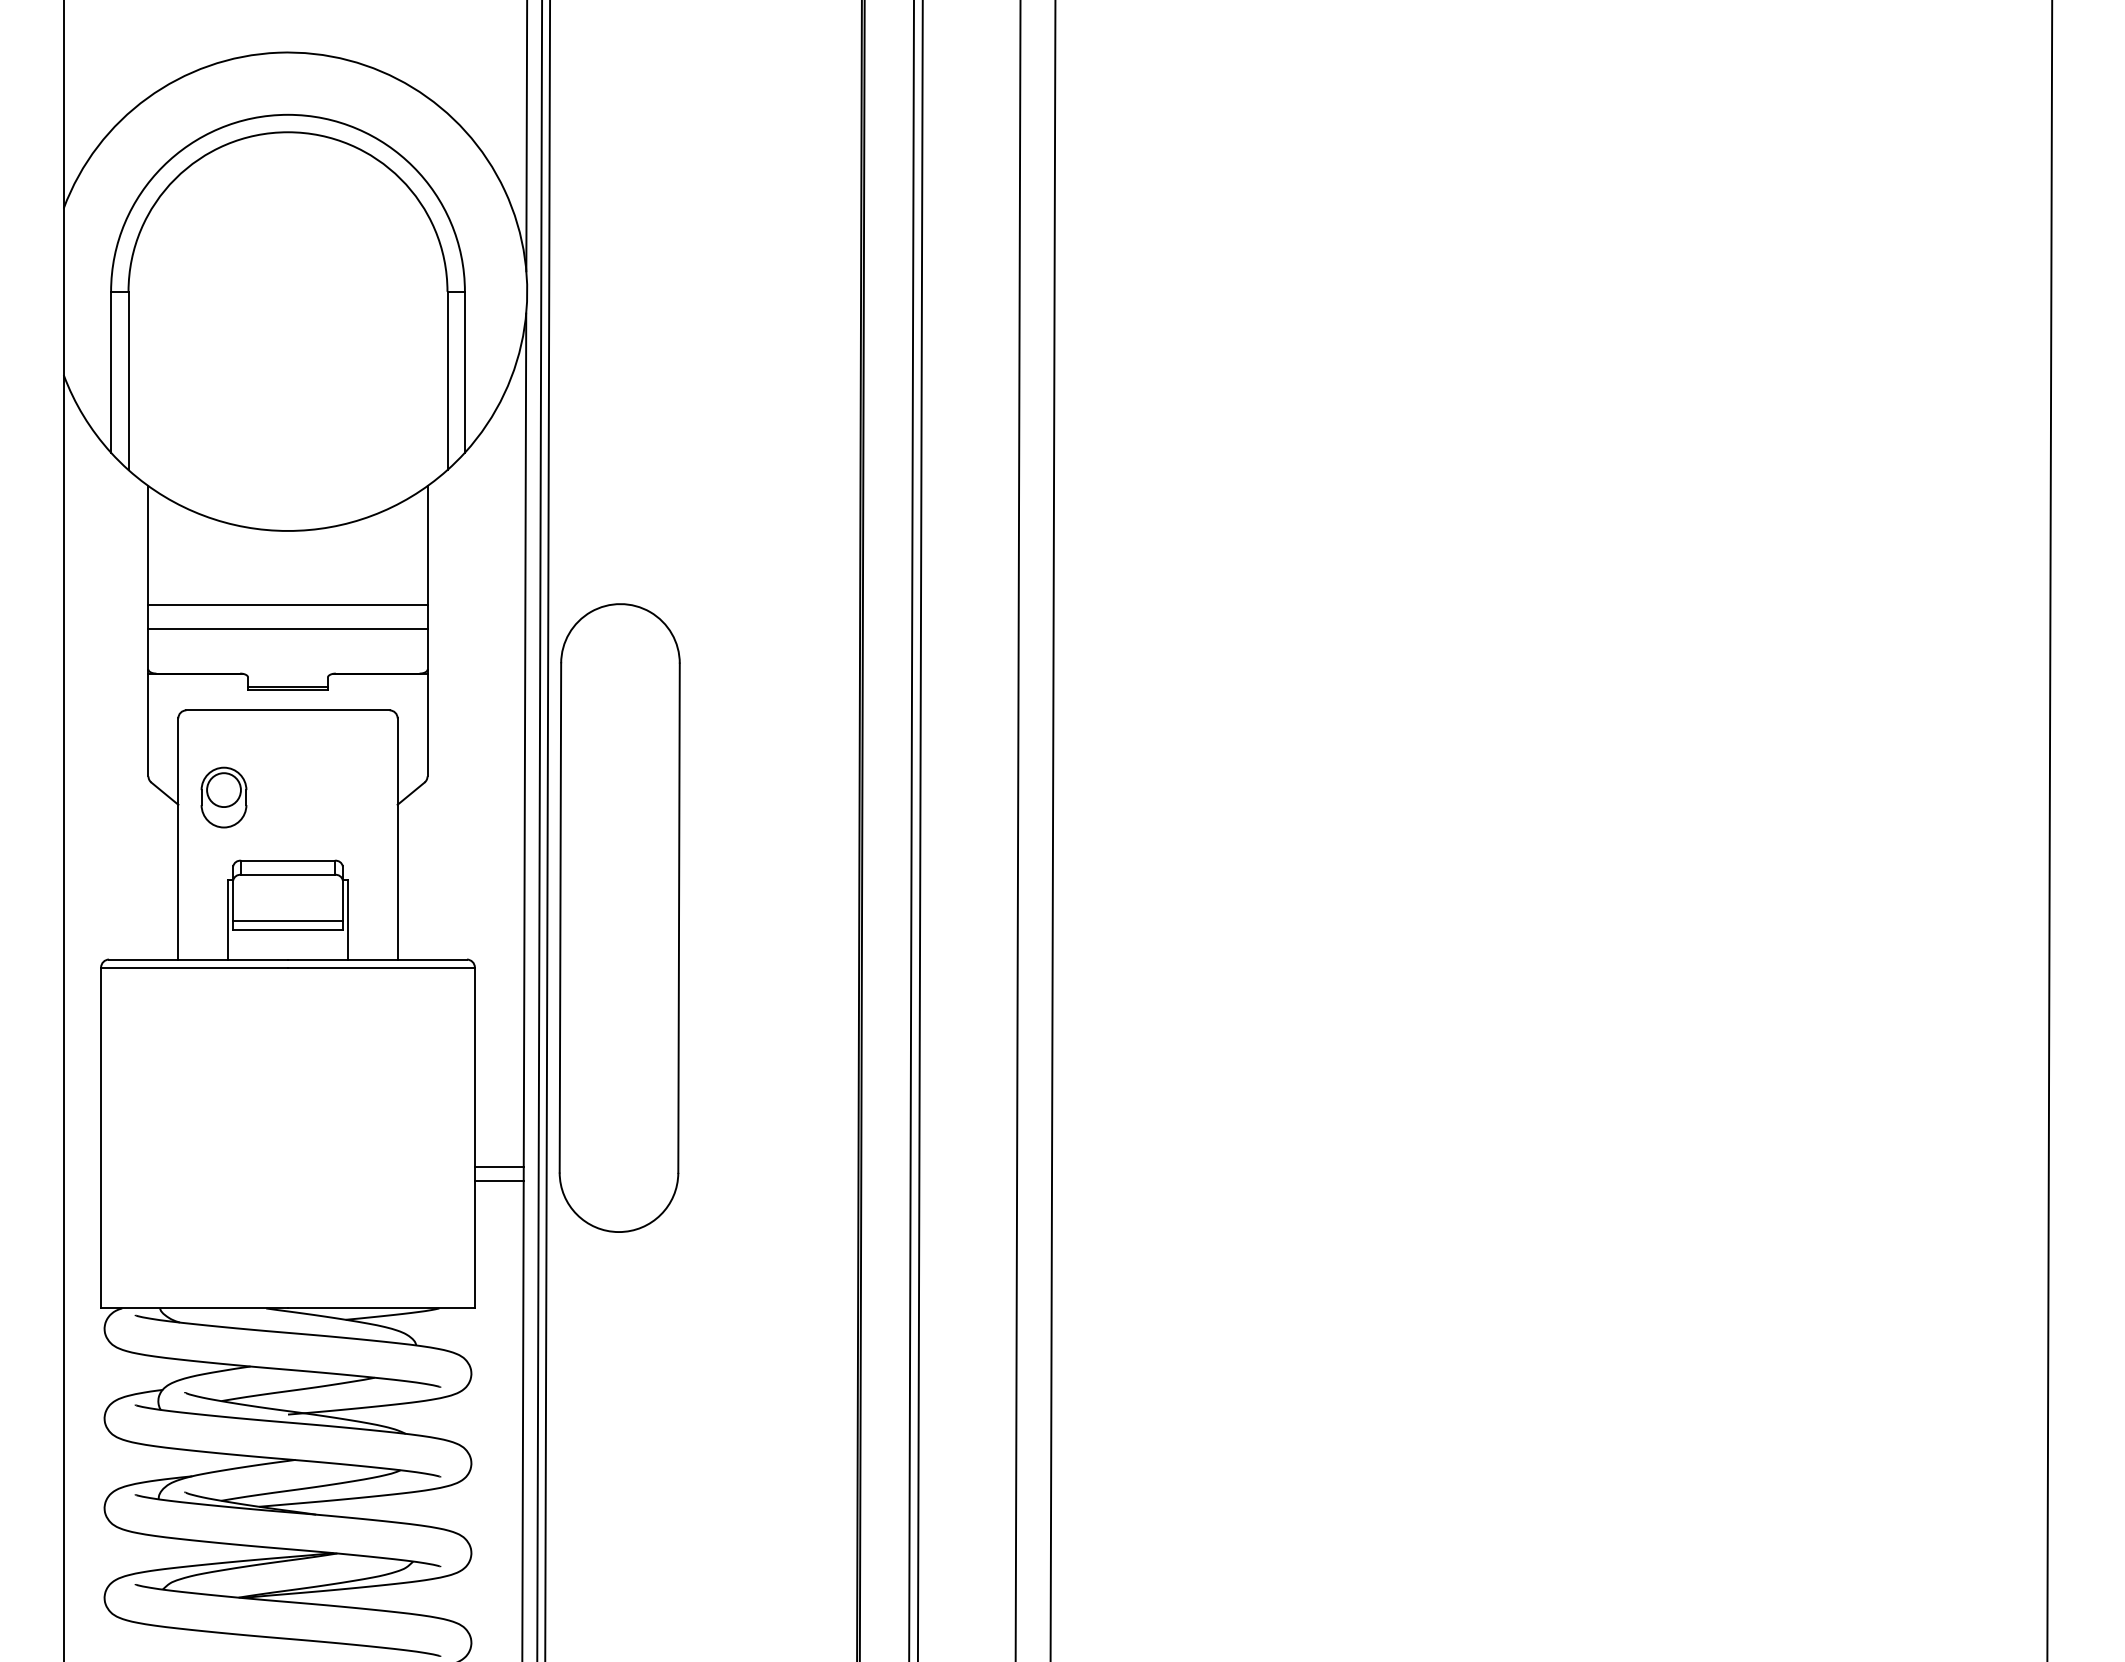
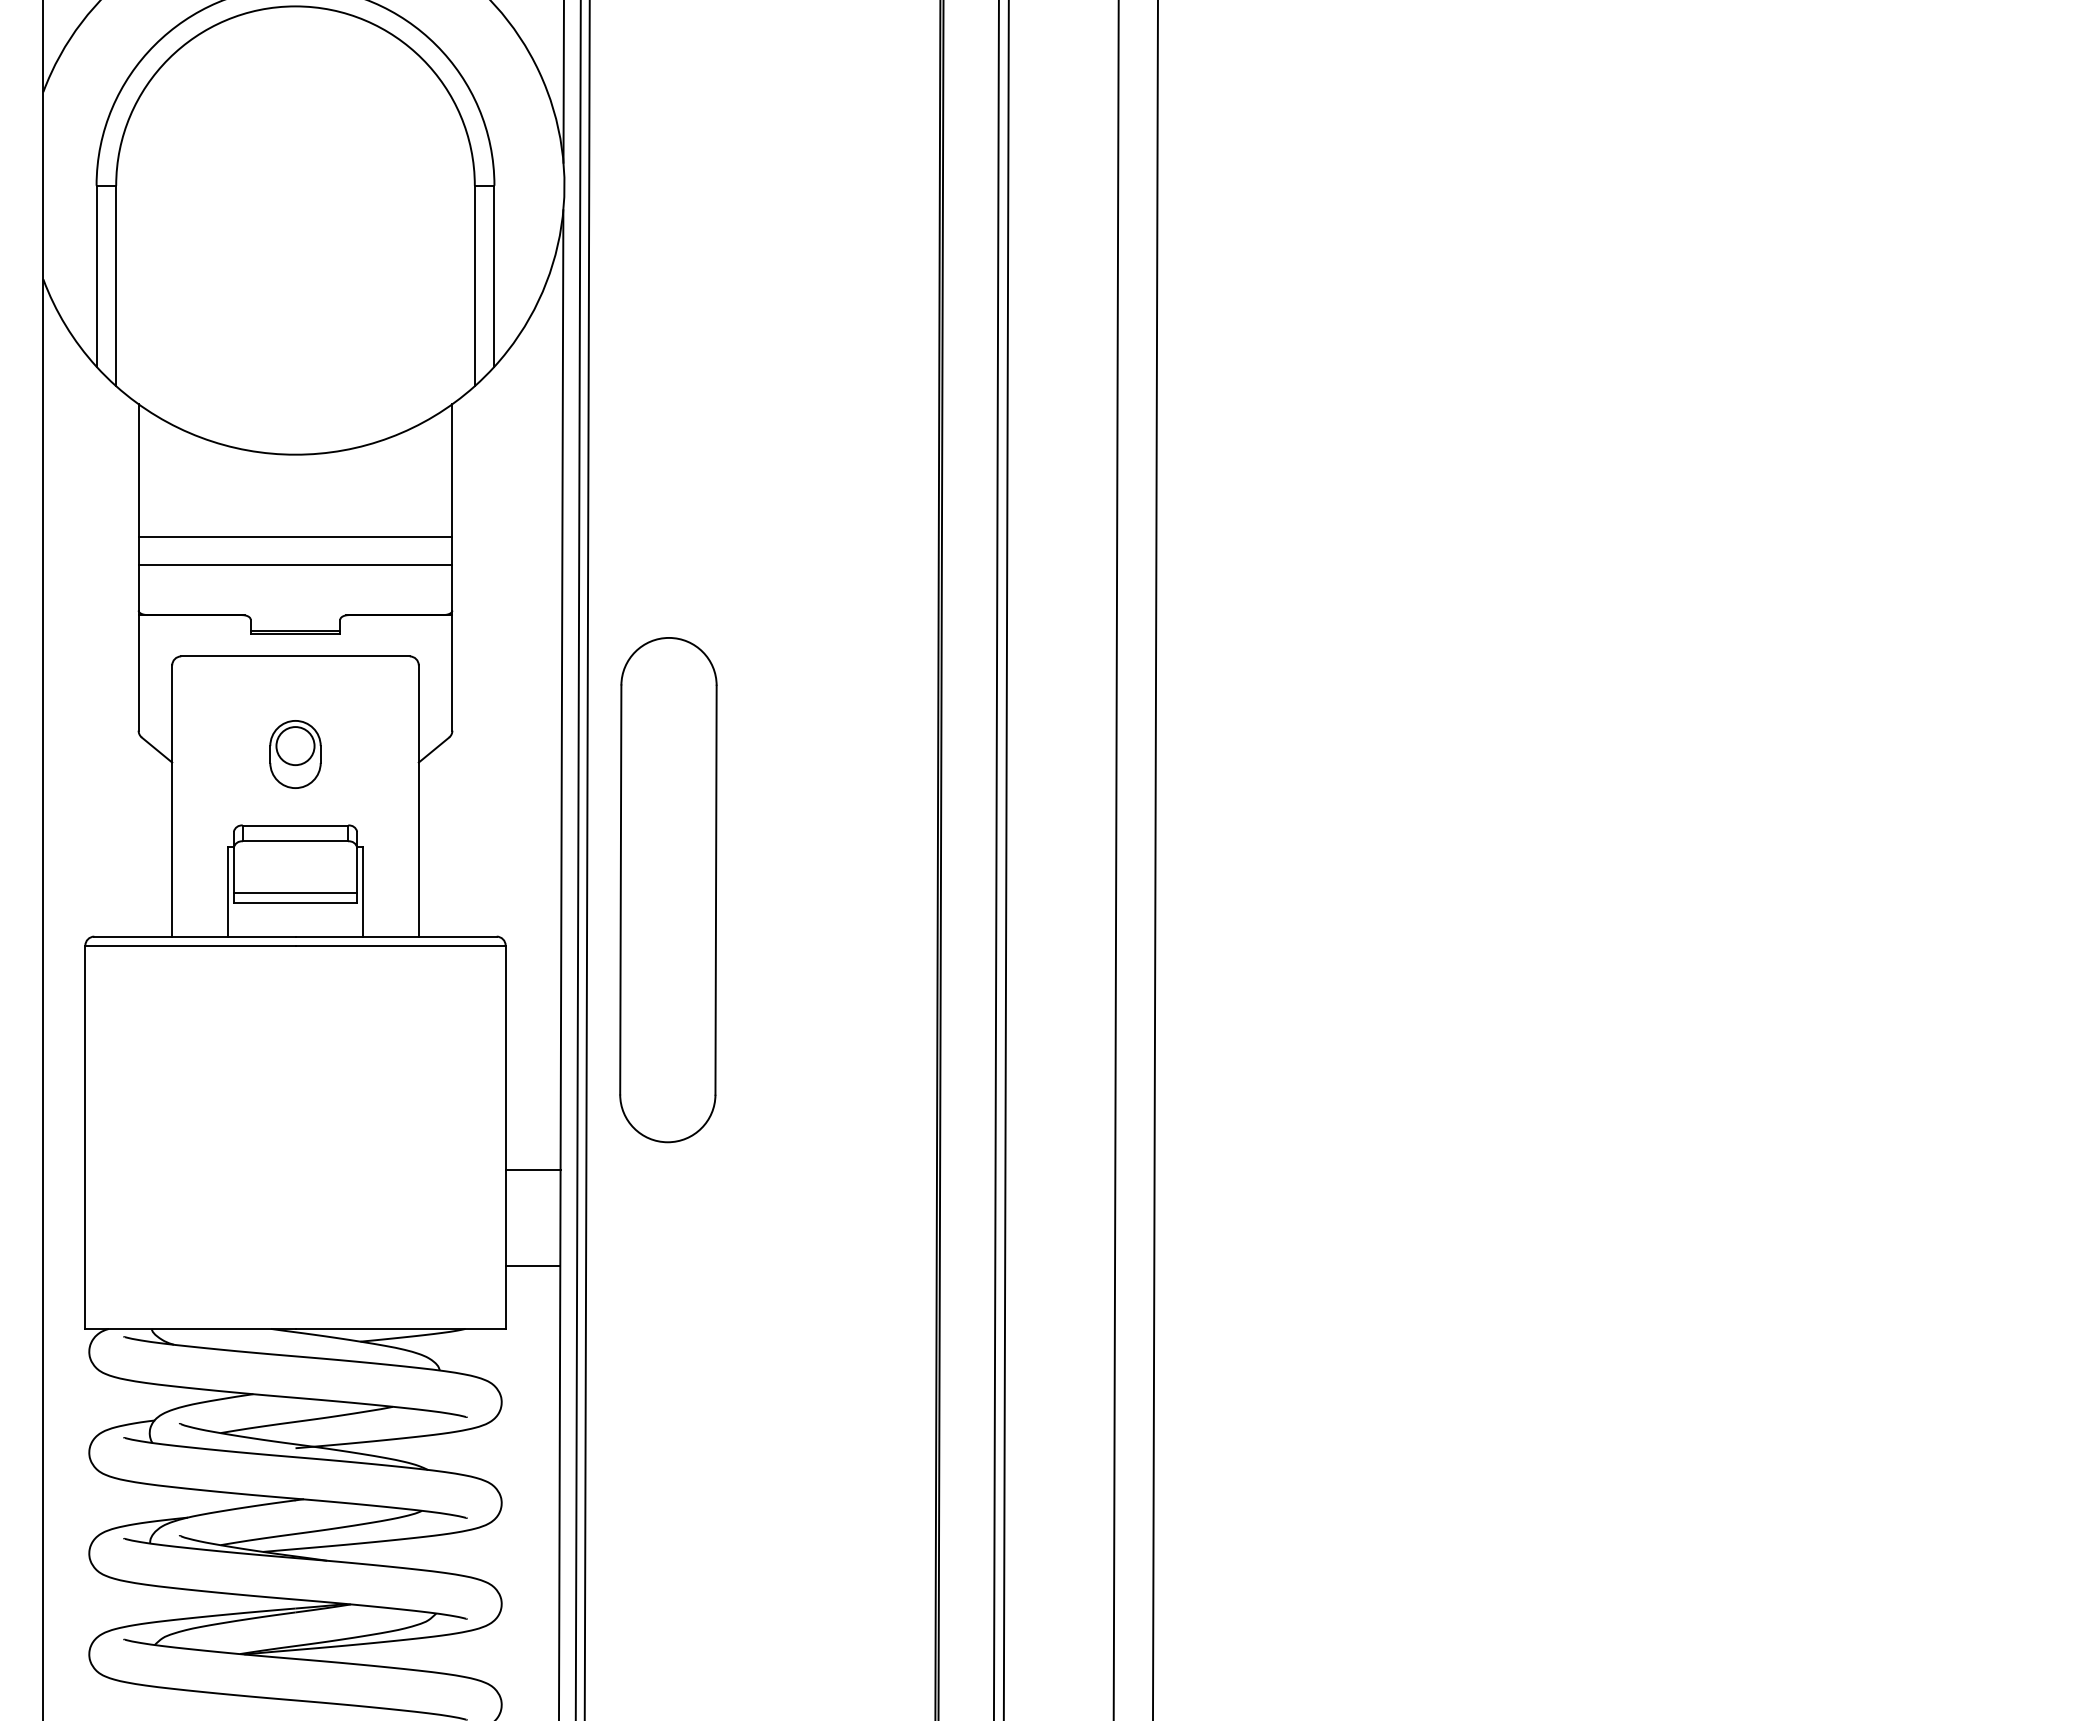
part: (223, 797) -> (294, 754), moved
part: (619, 918) -> (668, 890), size x0.71
line: (498, 1181) -> (532, 1265), moved

